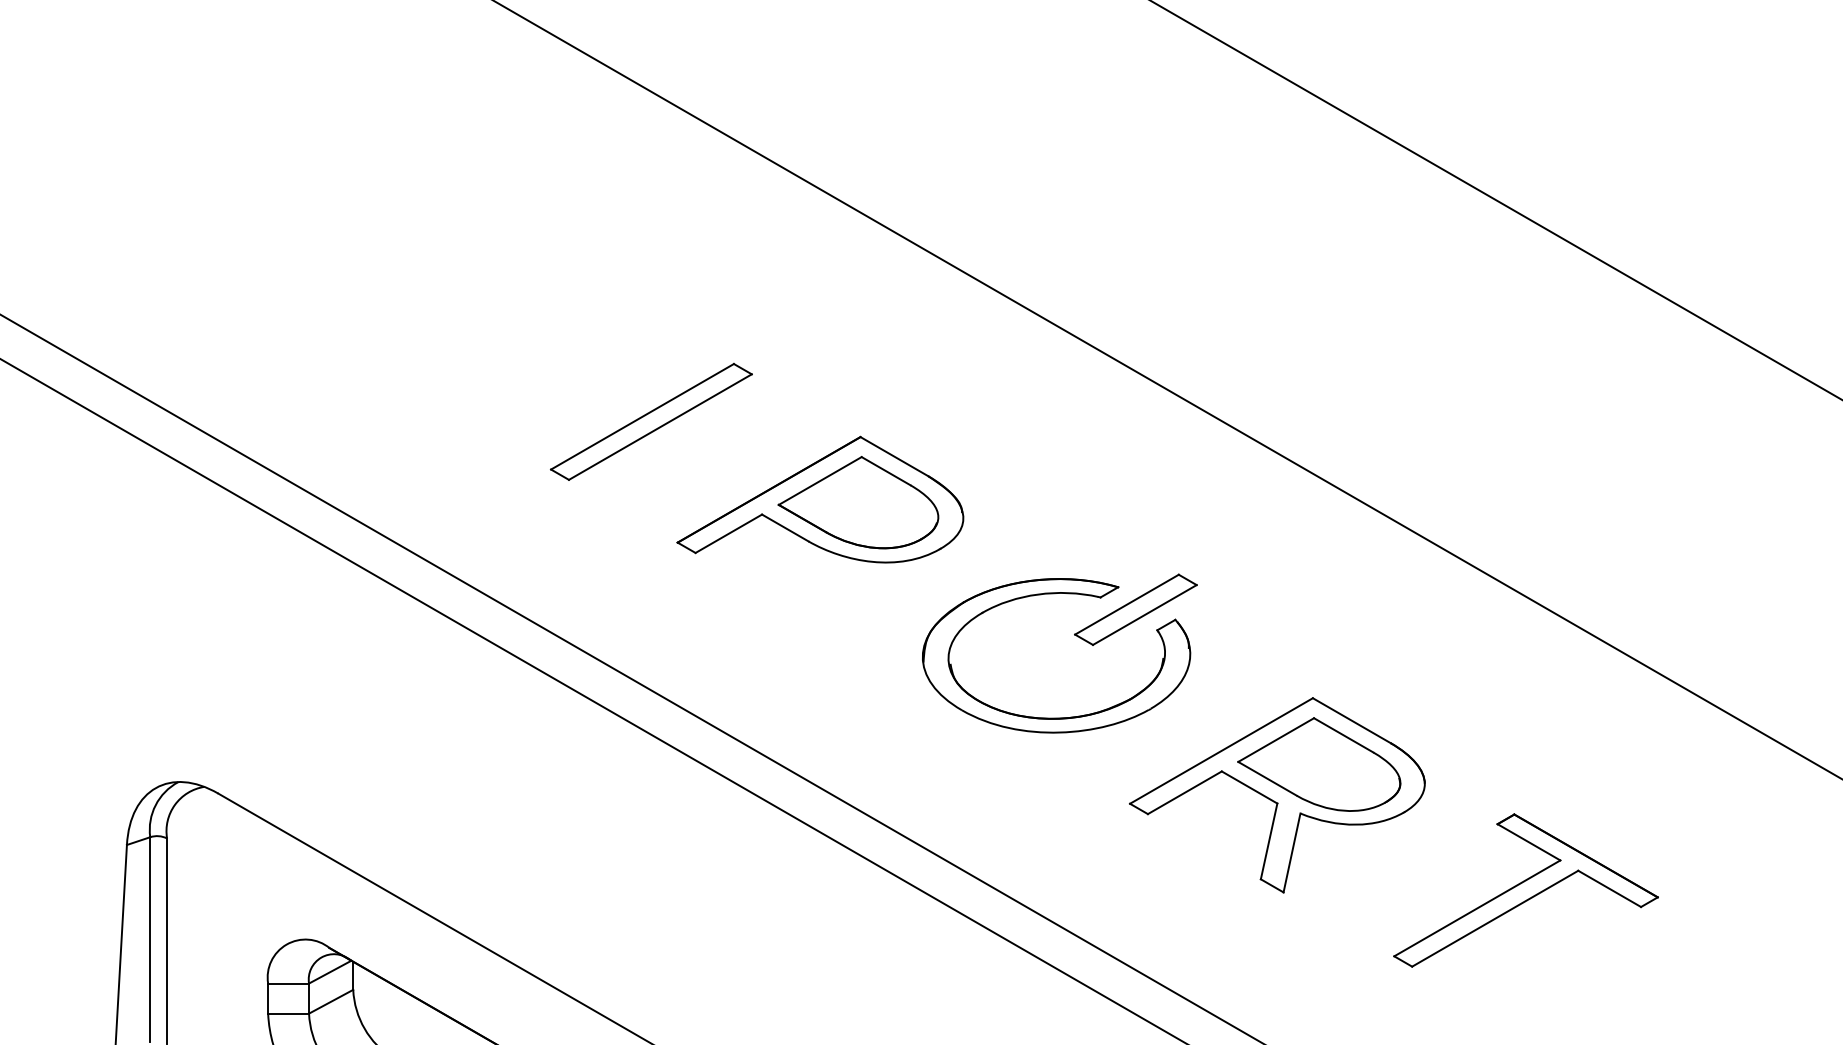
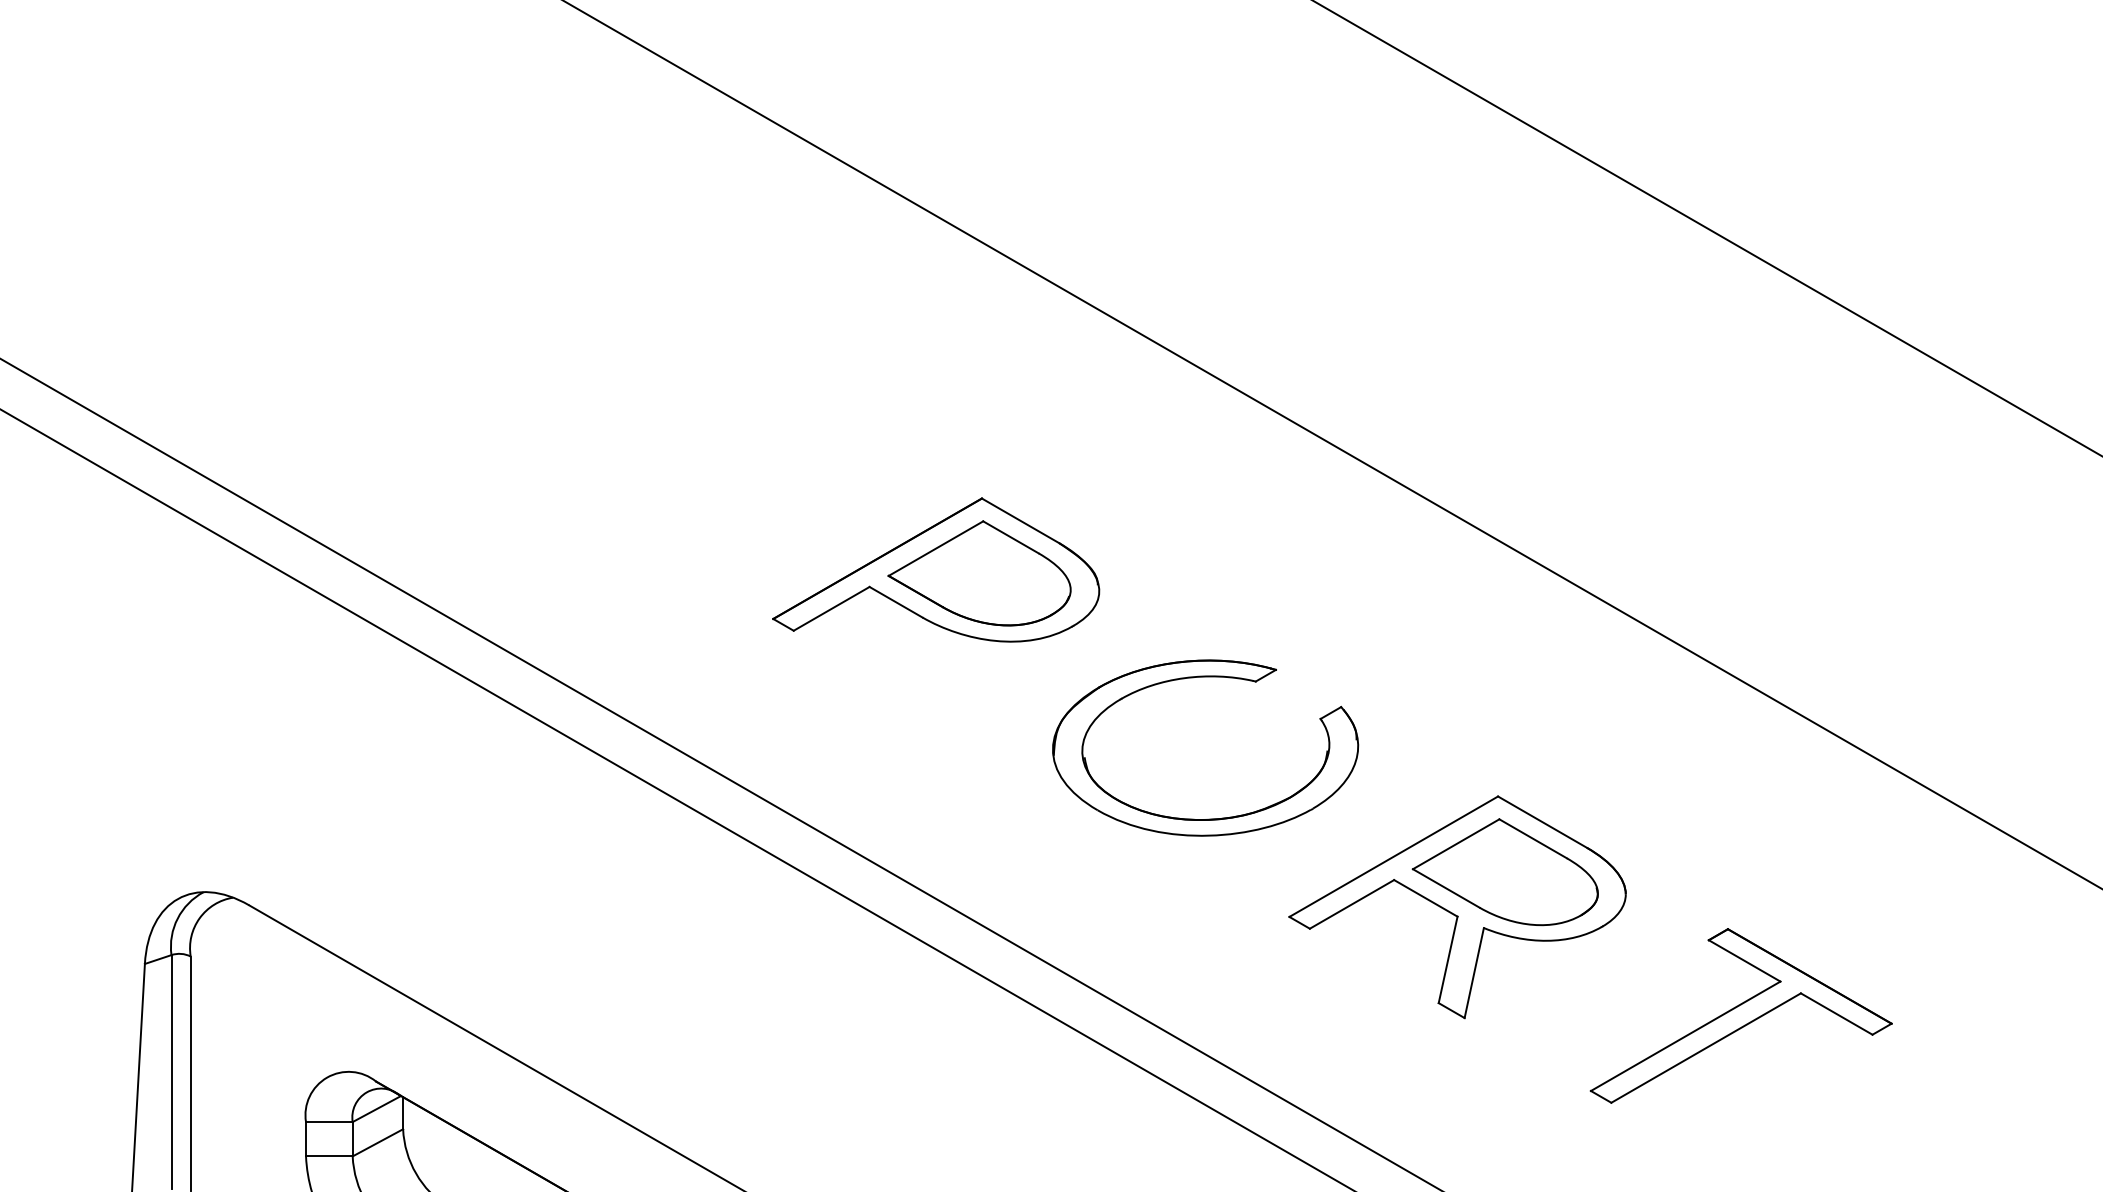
part: (651, 421) -> (743, 480), removed
part: (1135, 609) -> (1295, 695), removed

